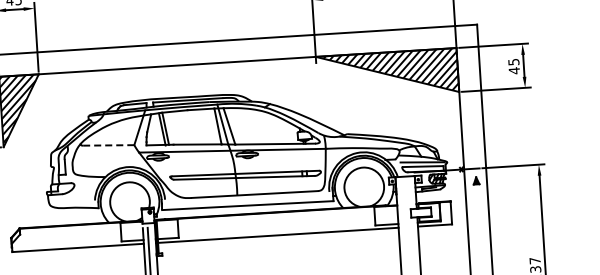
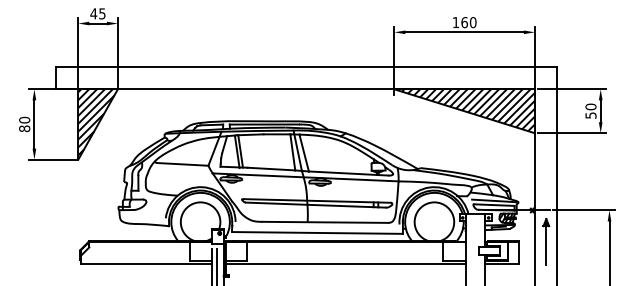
text: (513, 66) -> (590, 111), 45 -> 50
line: (108, 145) -> (182, 164), dashed -> solid
line: (478, 203) -> (546, 245), added

